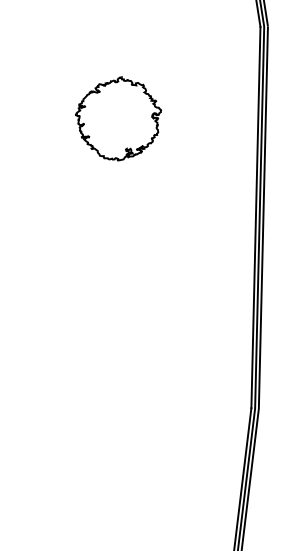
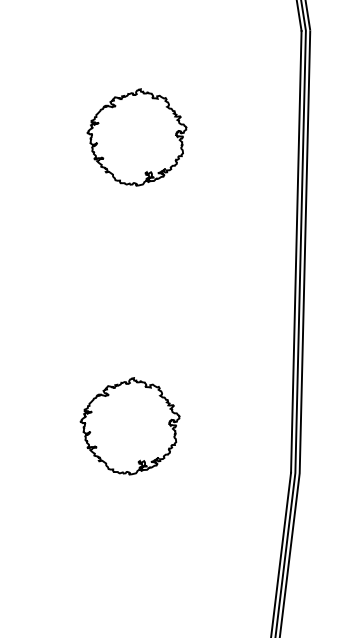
part: (111, 368) -> (129, 426), added

